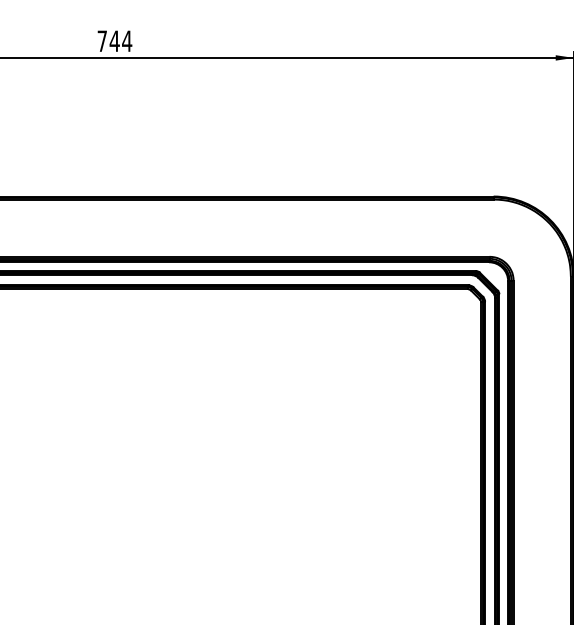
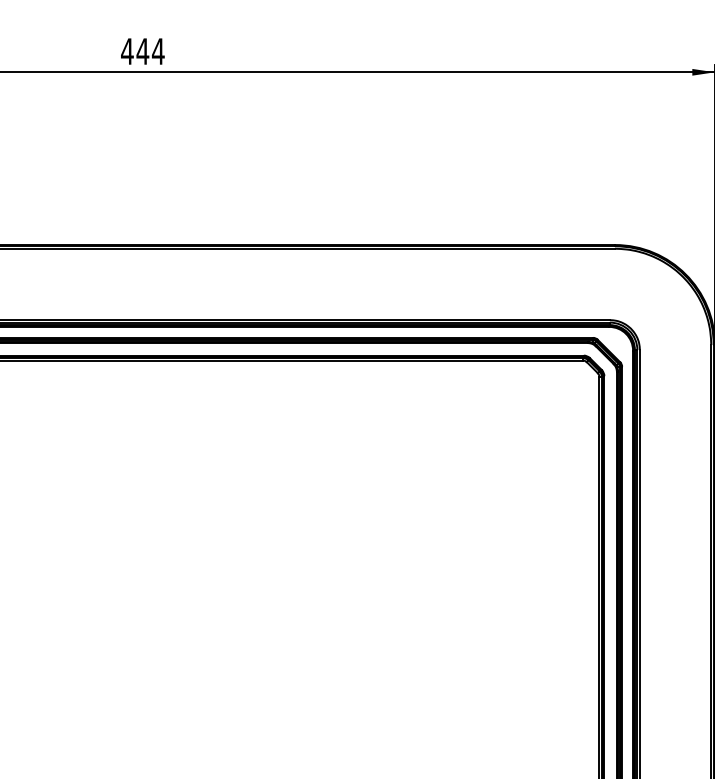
text: (102, 40) -> (127, 50), 744 -> 444

